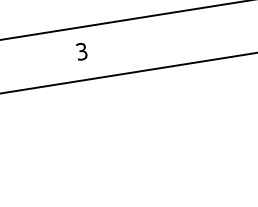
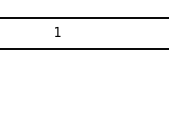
text: (81, 50) -> (57, 31), 3 -> 1

